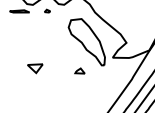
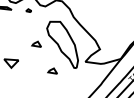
part: (59, 44) -> (36, 43), added

